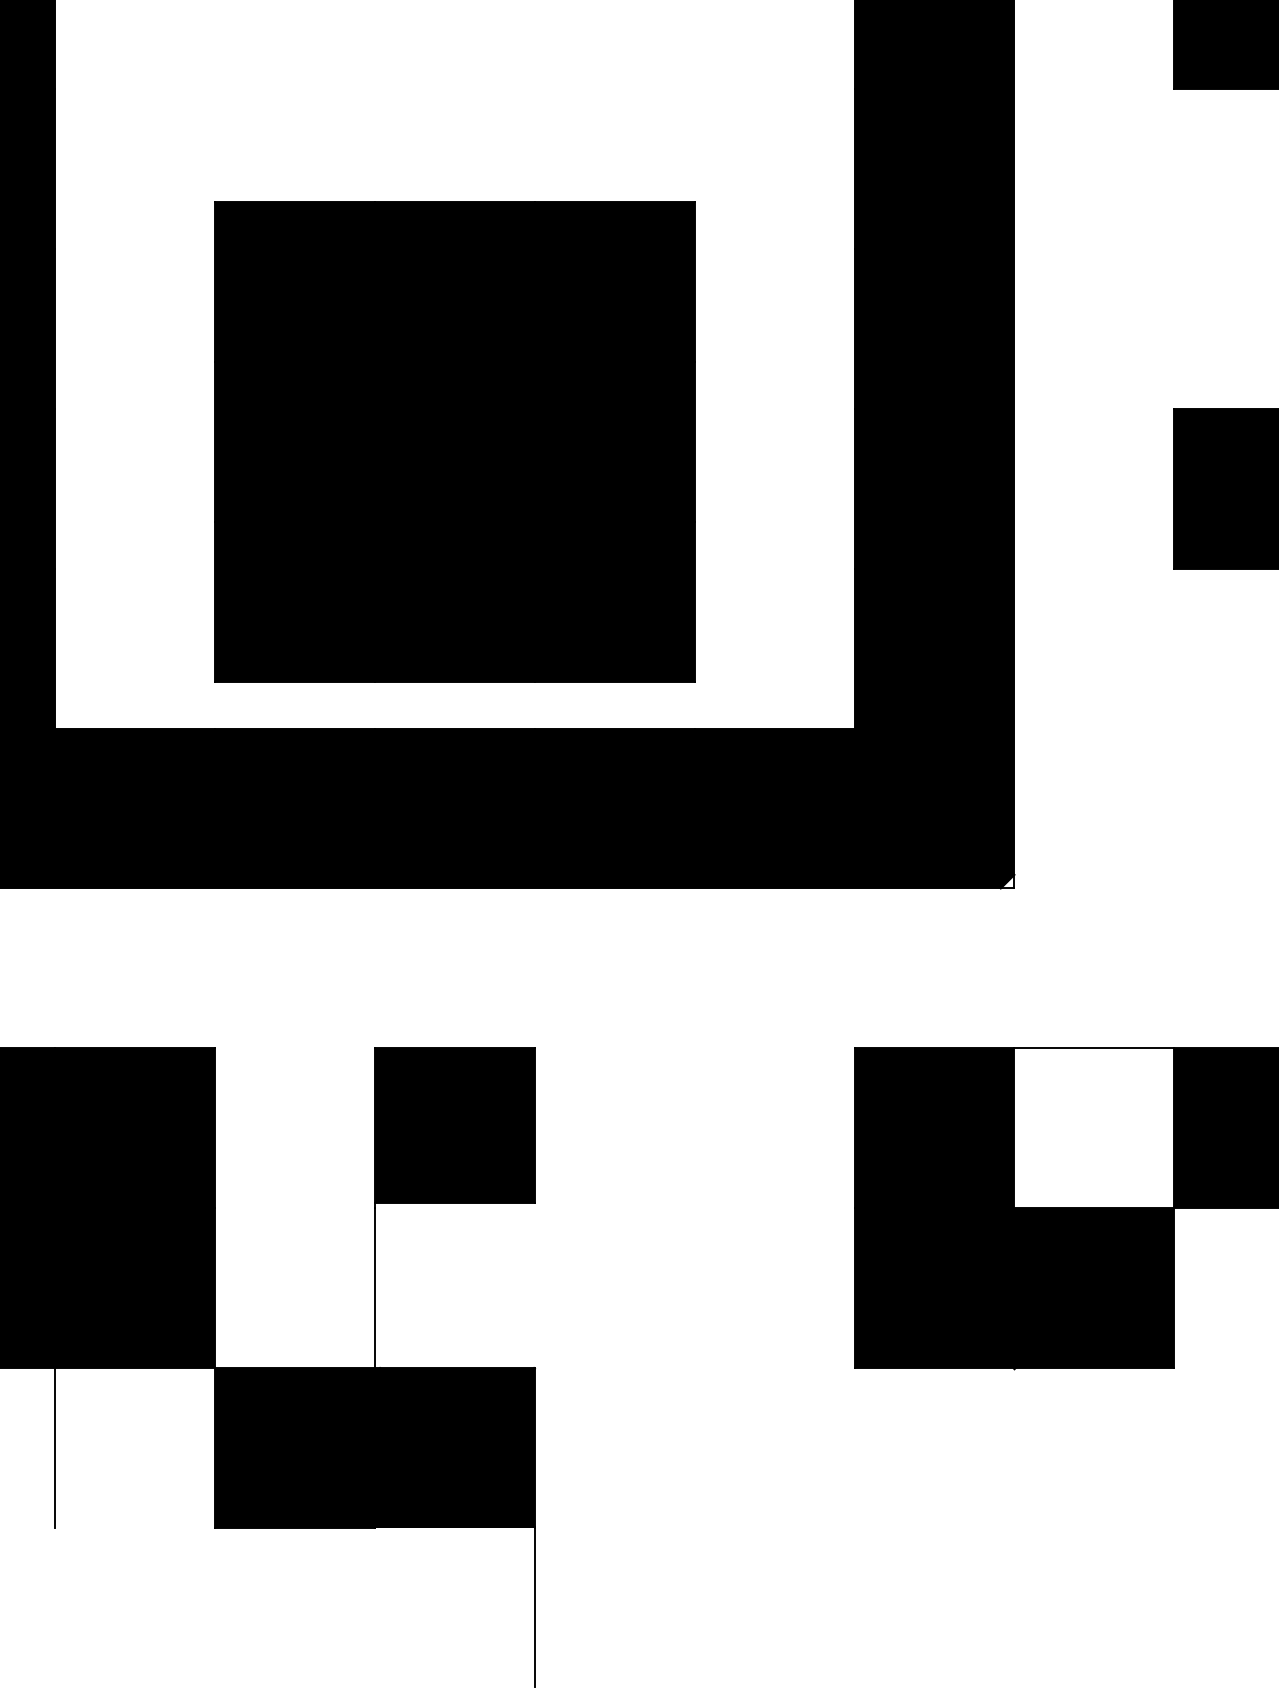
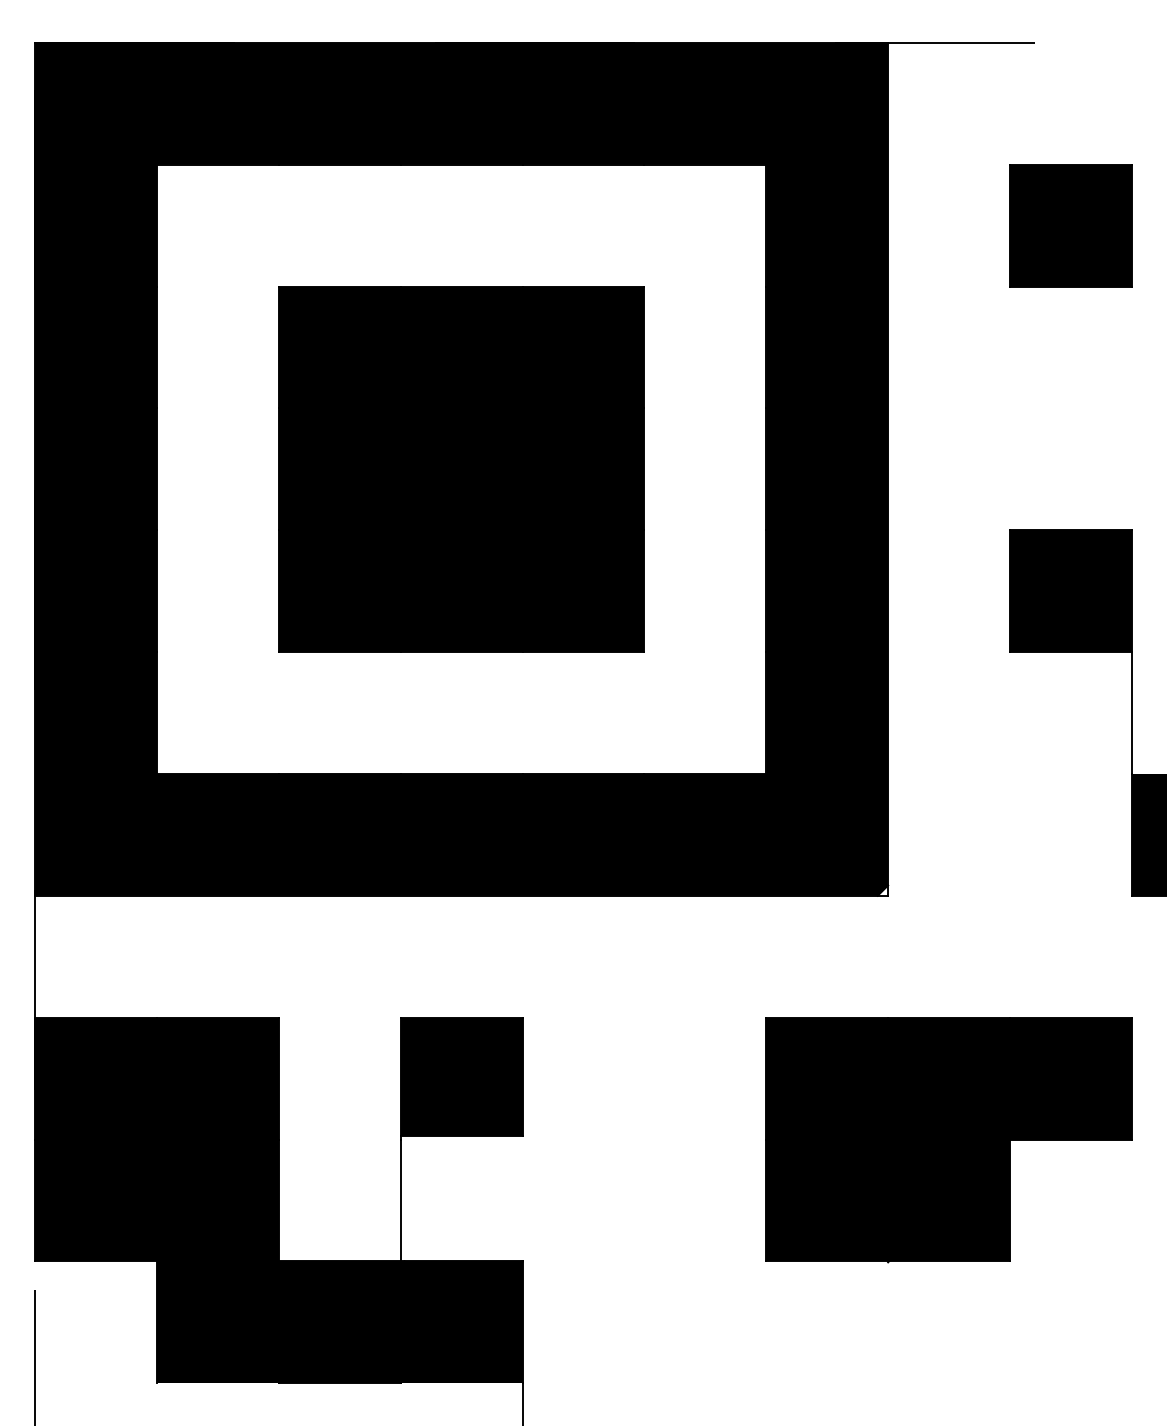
part: (454, 442) -> (461, 469), moved
fill: (1093, 1128) -> (948, 1078), added
fill: (134, 1448) -> (217, 1322), added

